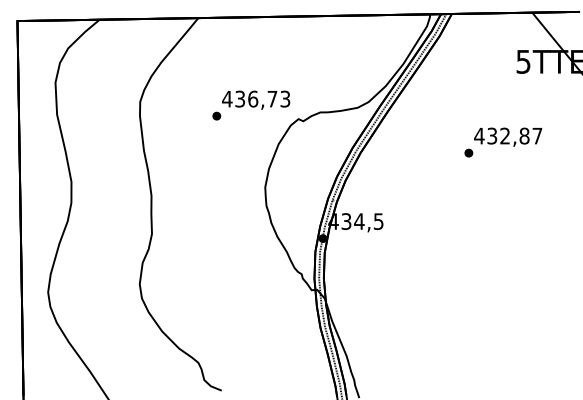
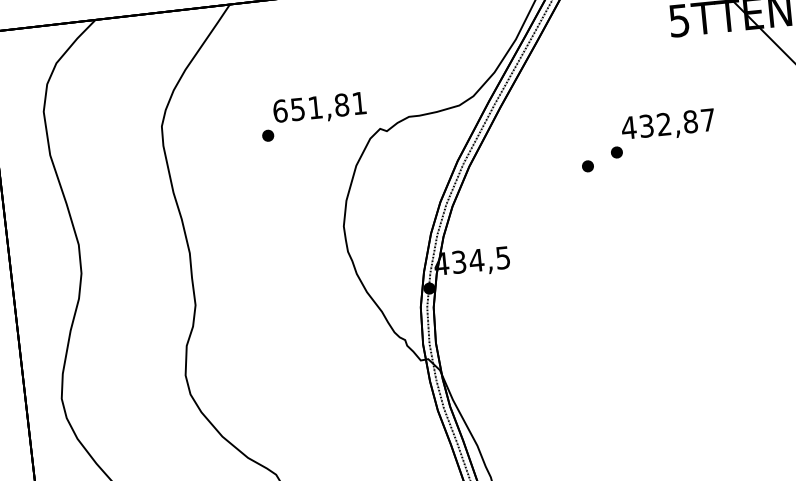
text: (256, 98) -> (319, 106), 436,73 -> 651,81
part: (446, 160) -> (587, 165), added

